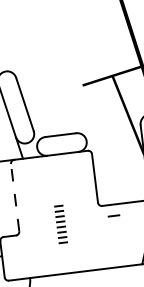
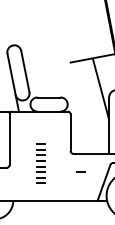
line: (15, 197) -> (9, 139), dashed -> solid
line: (113, 215) -> (80, 171), moved
part: (60, 224) -> (40, 163), size x1.43

